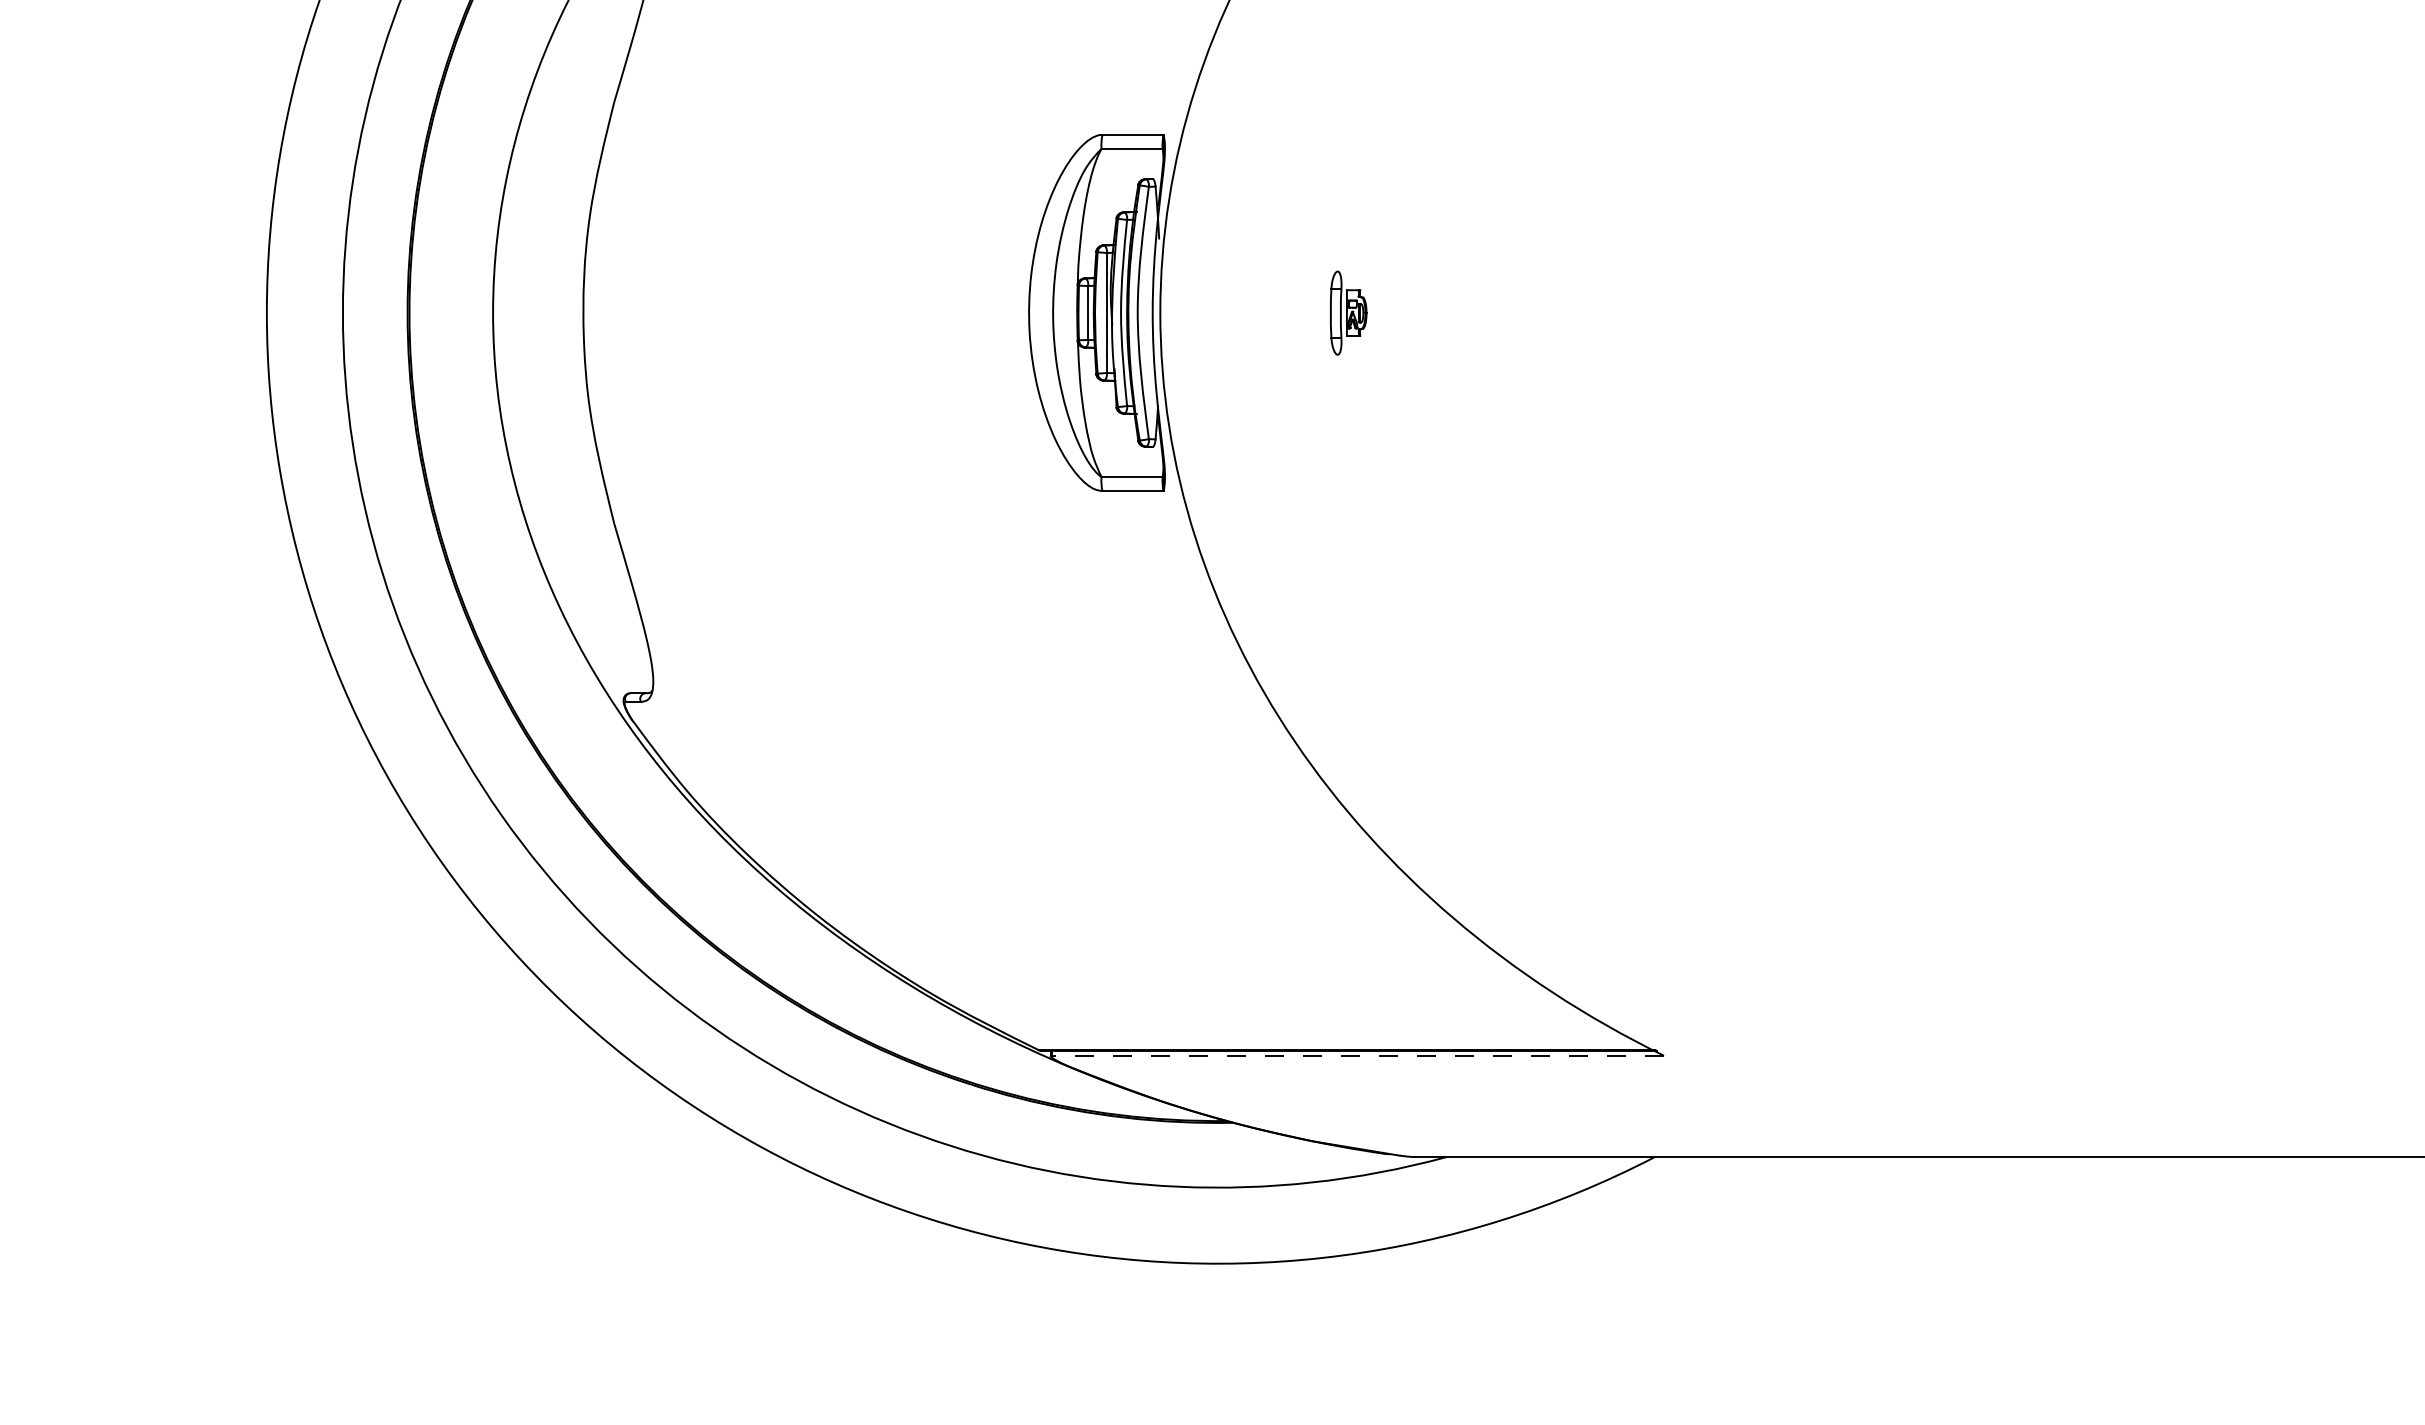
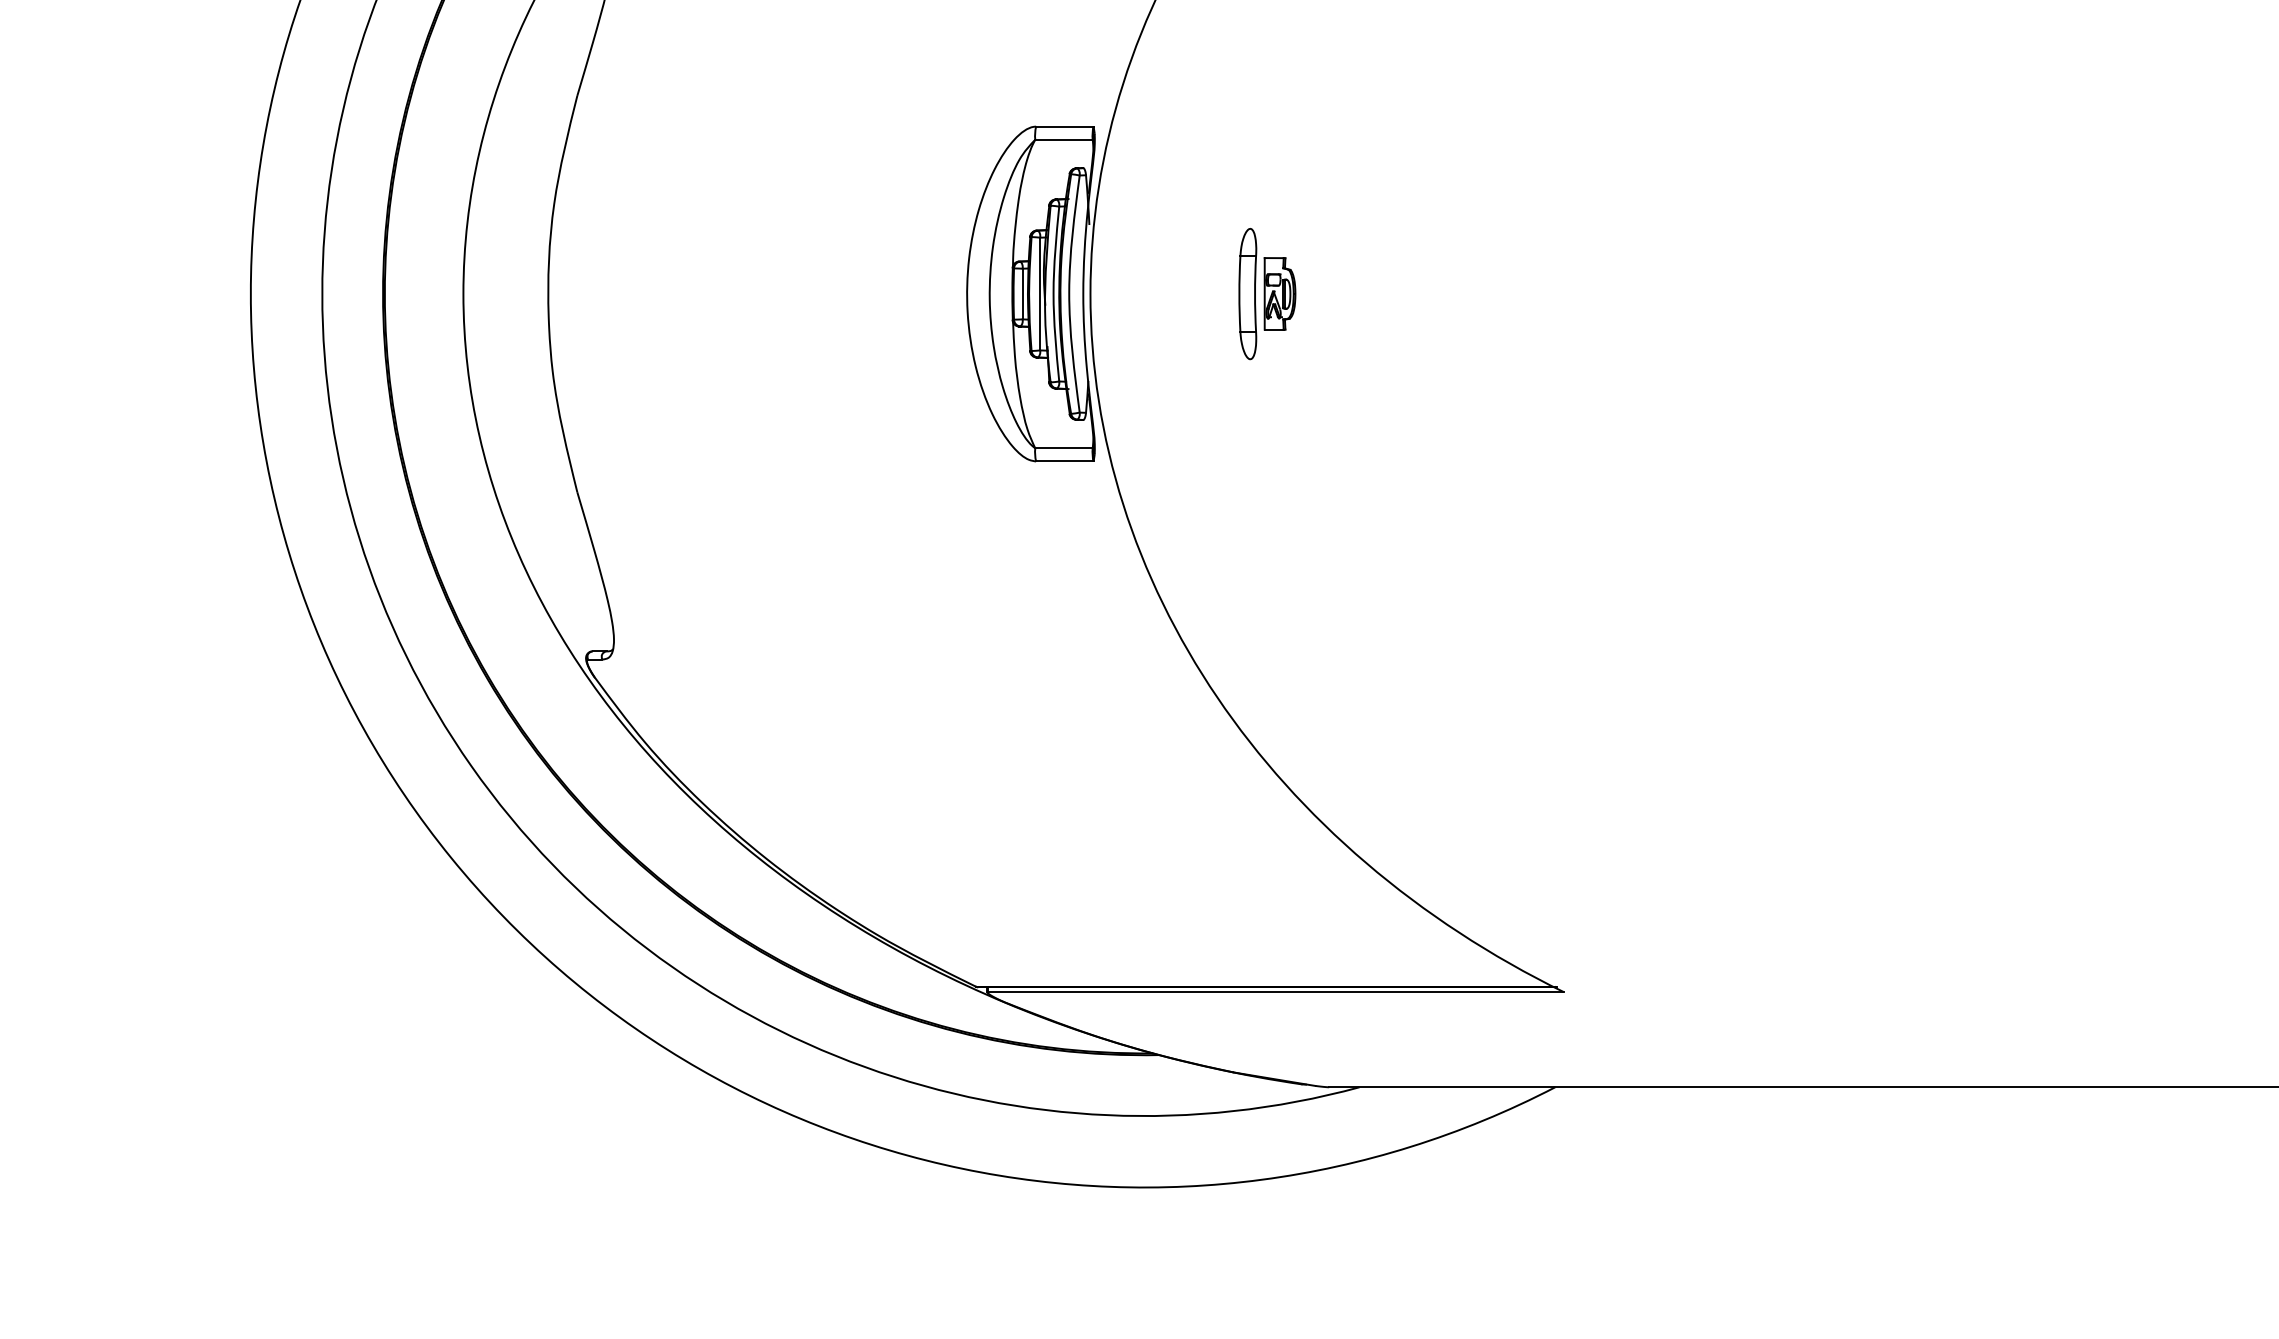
part: (1348, 313) -> (1267, 294), size x1.67
line: (1358, 1056) -> (1276, 992), dashed -> solid

